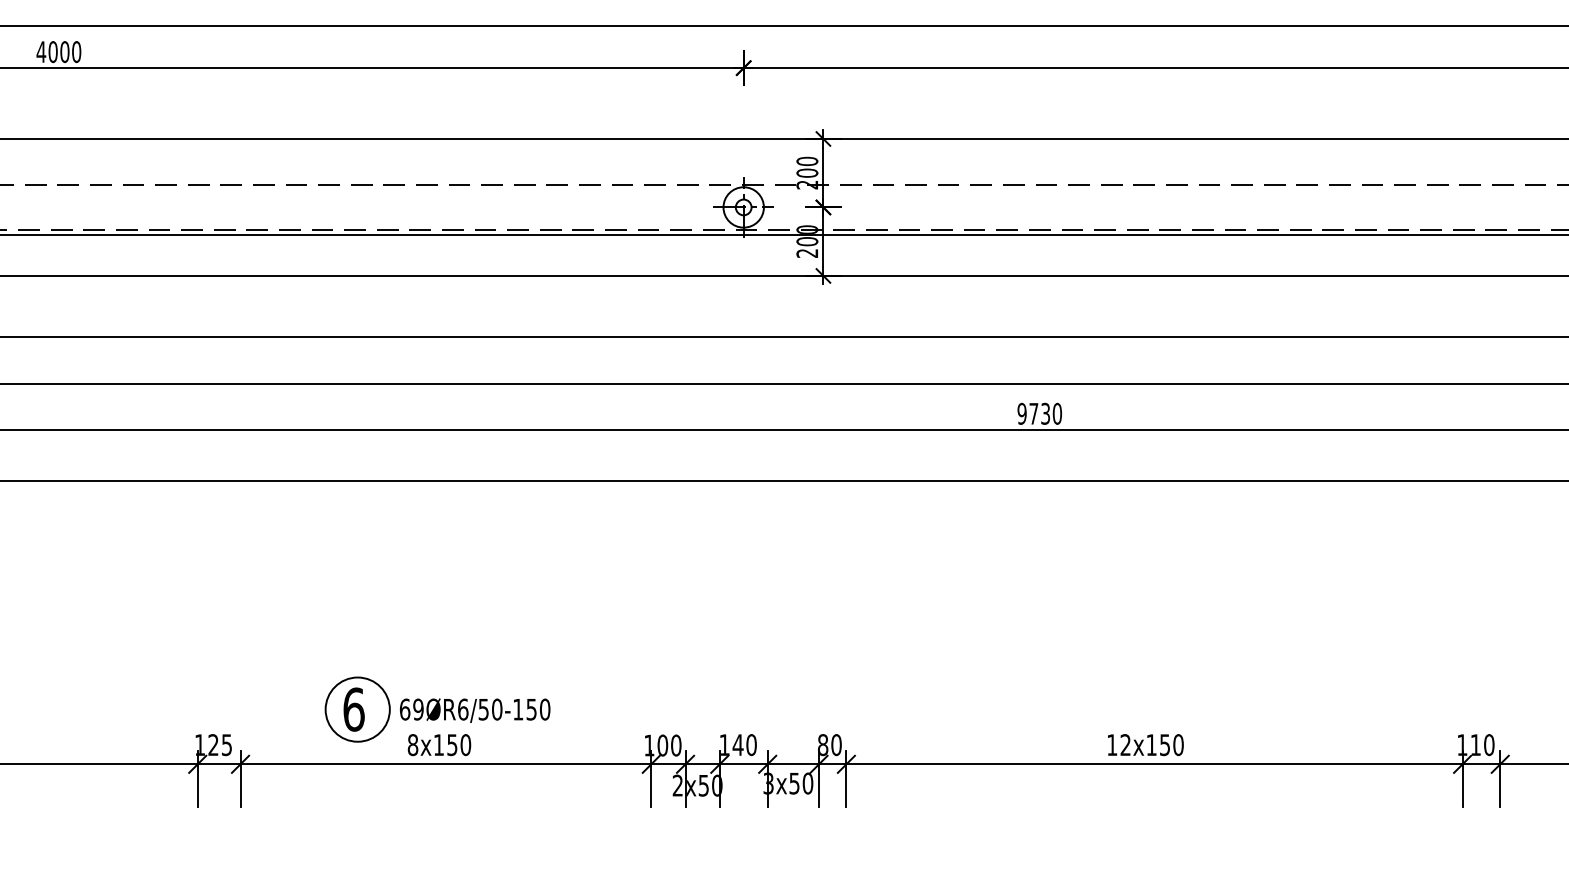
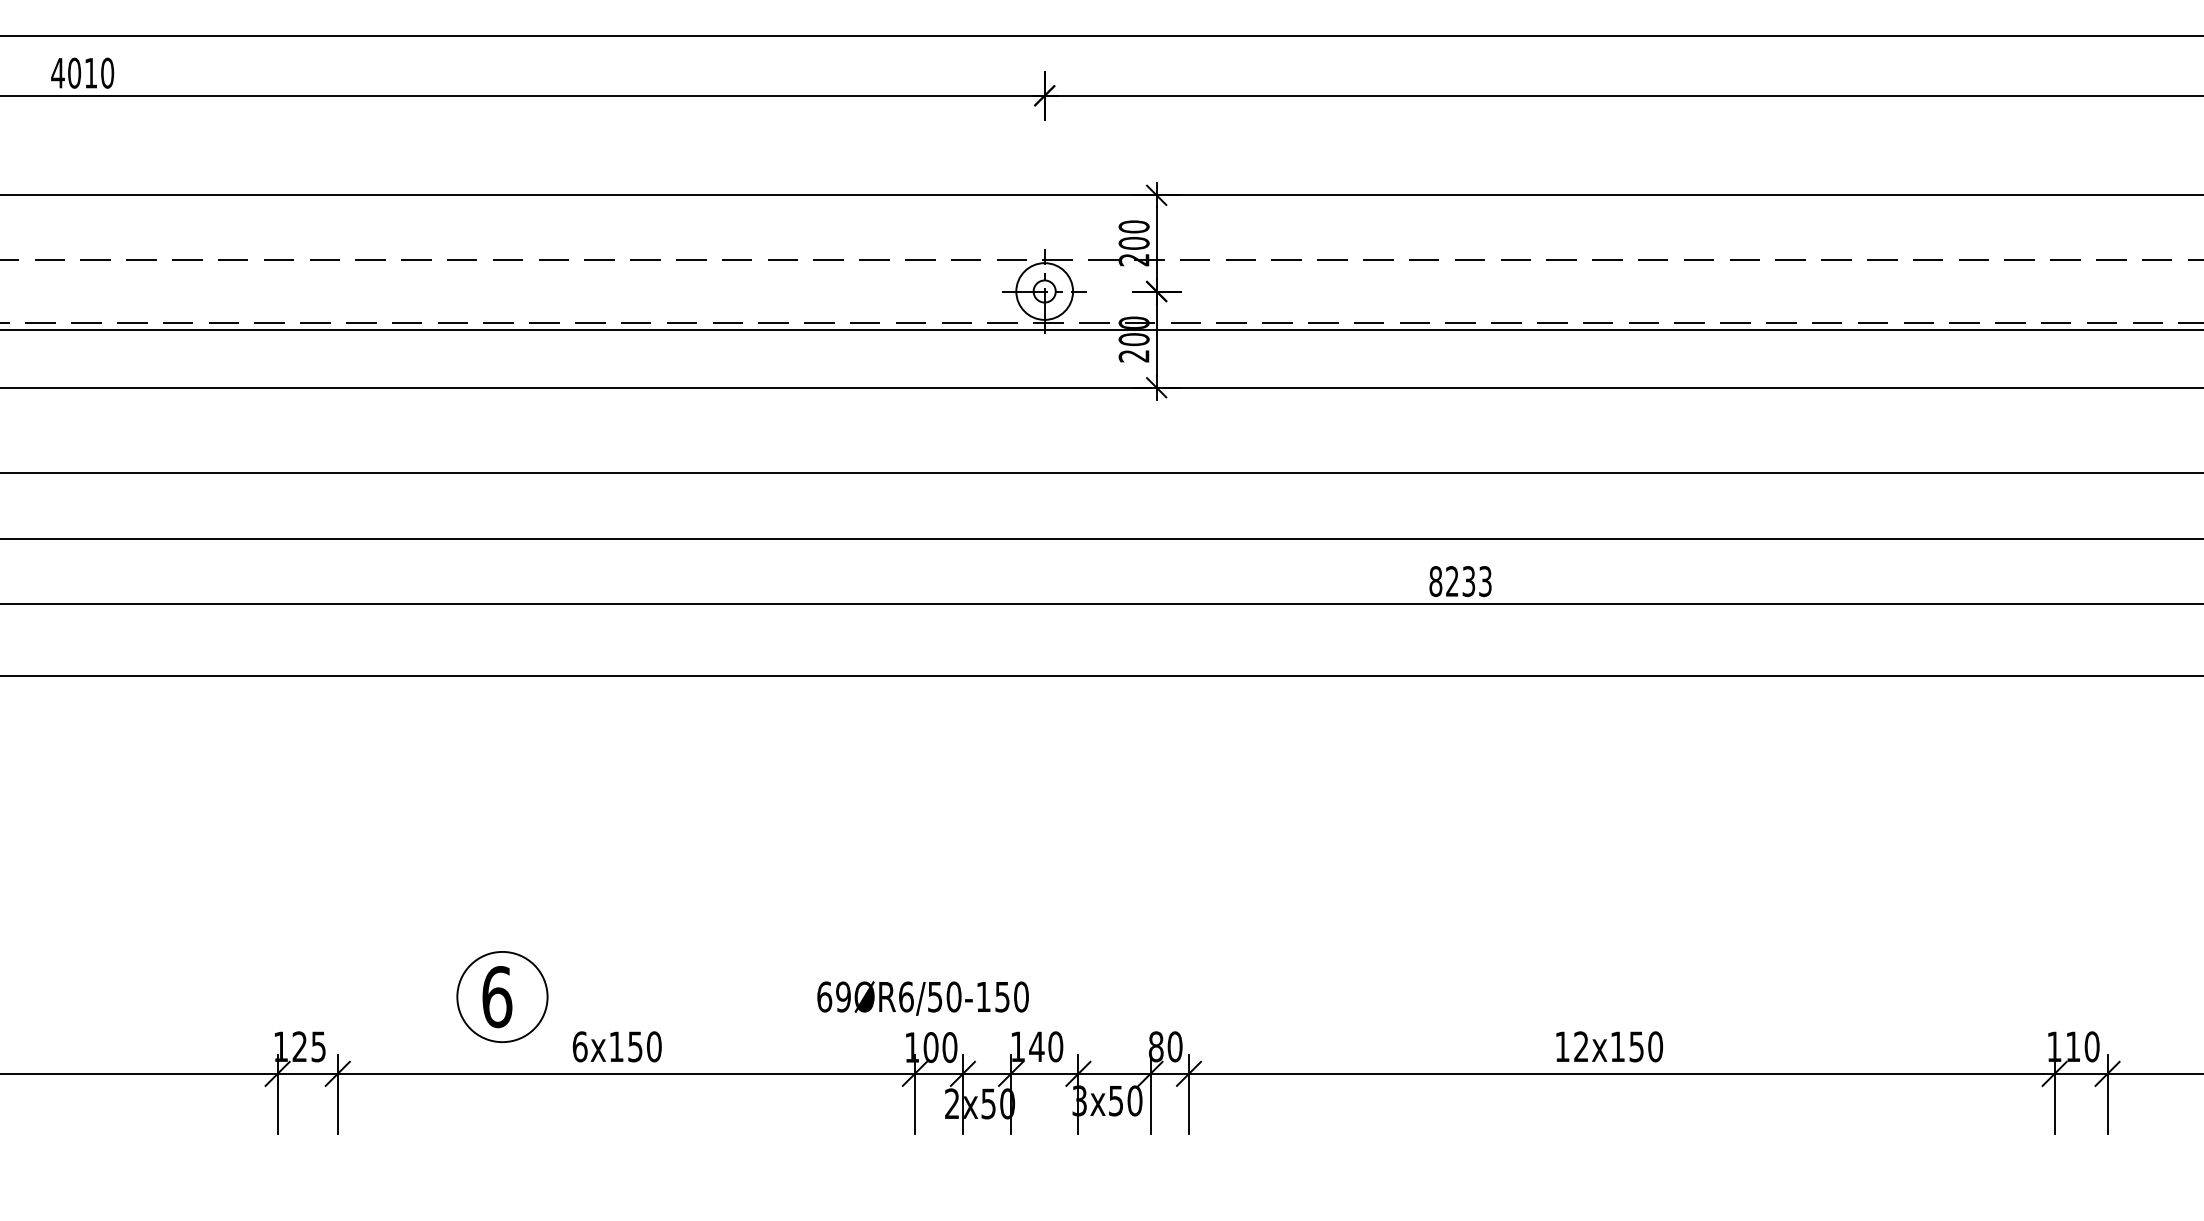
text: (64, 52) -> (90, 73), 4000 -> 4010
text: (1039, 413) -> (1460, 580), 9730 -> 8233
text: (475, 710) -> (923, 998), moved
text: (412, 744) -> (579, 1046), 8x150 -> 6x150

